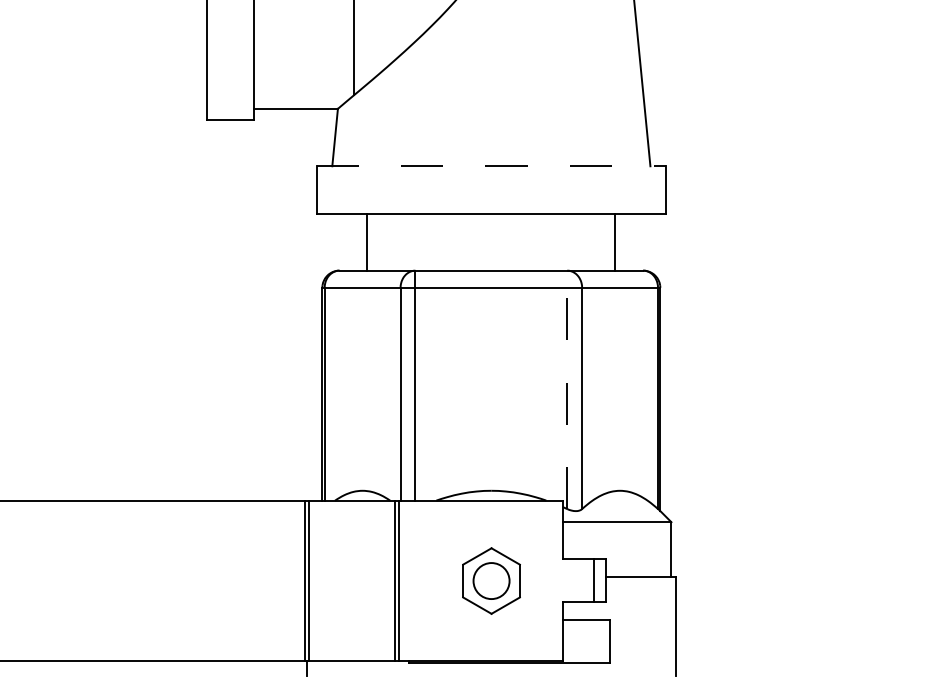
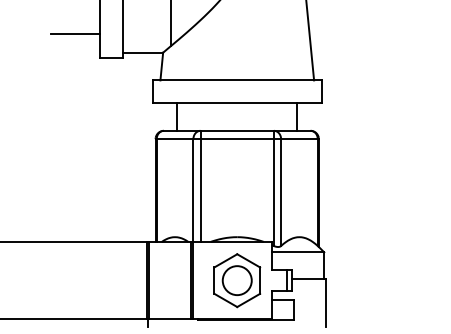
line: (156, 71) -> (75, 34), added
line: (491, 166) -> (237, 80), dashed -> solid
line: (566, 390) -> (273, 188), dashed -> solid
part: (491, 580) -> (237, 280), size x1.67

